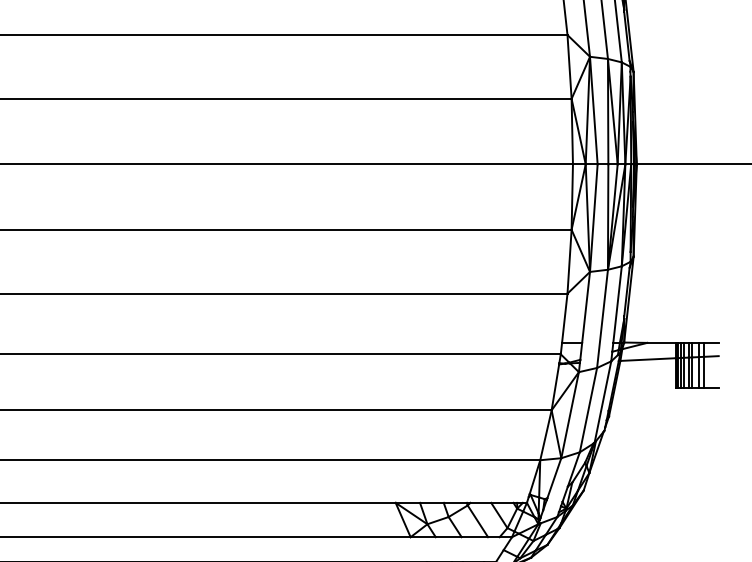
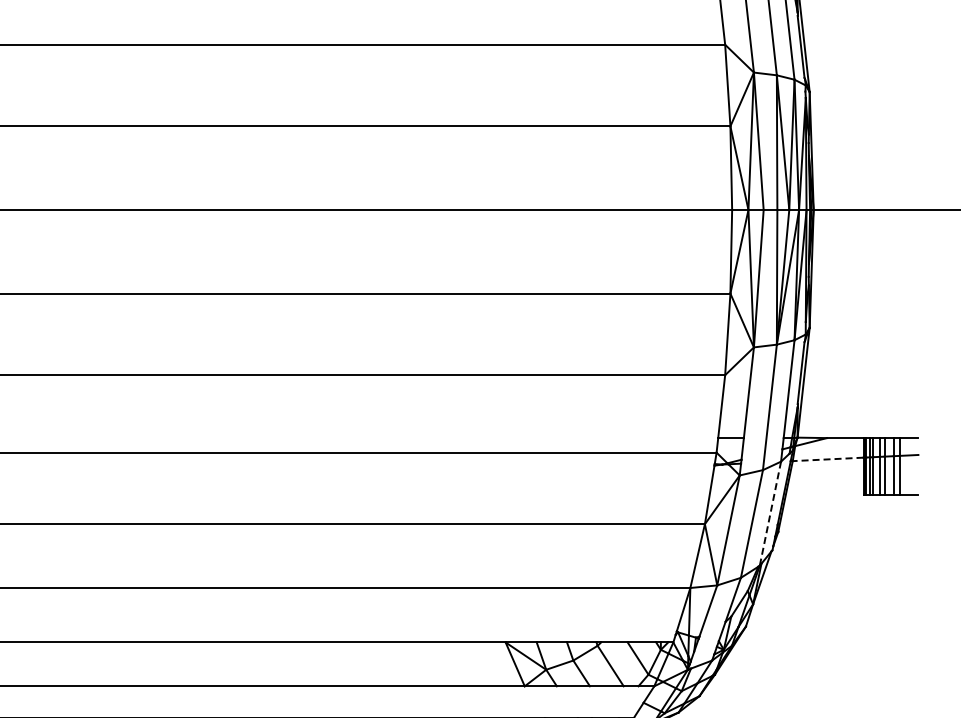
line: (647, 359) -> (827, 459), solid -> dashed
line: (602, 402) -> (770, 514), solid -> dashed

